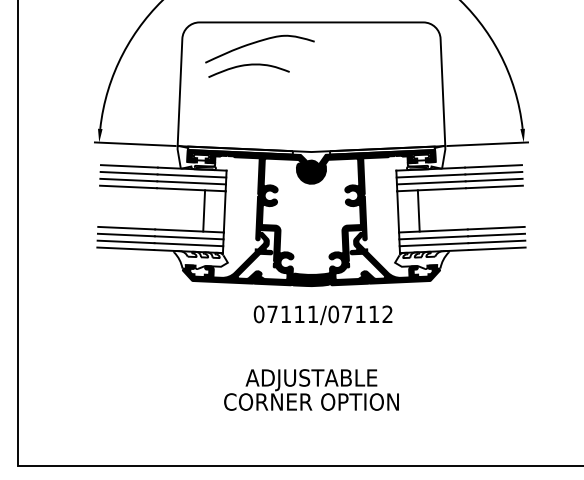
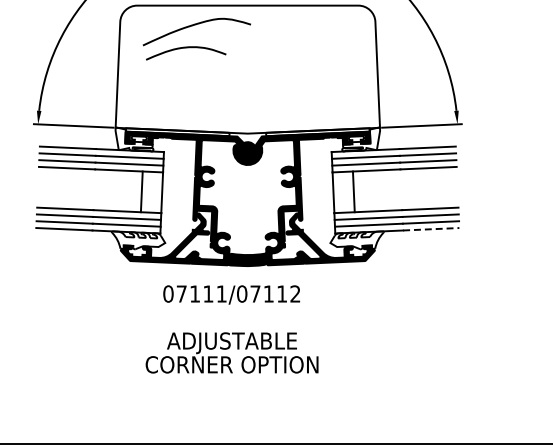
line: (497, 248) -> (431, 228), solid -> dashed
text: (322, 315) -> (231, 295), moved
text: (311, 389) -> (232, 352), moved

